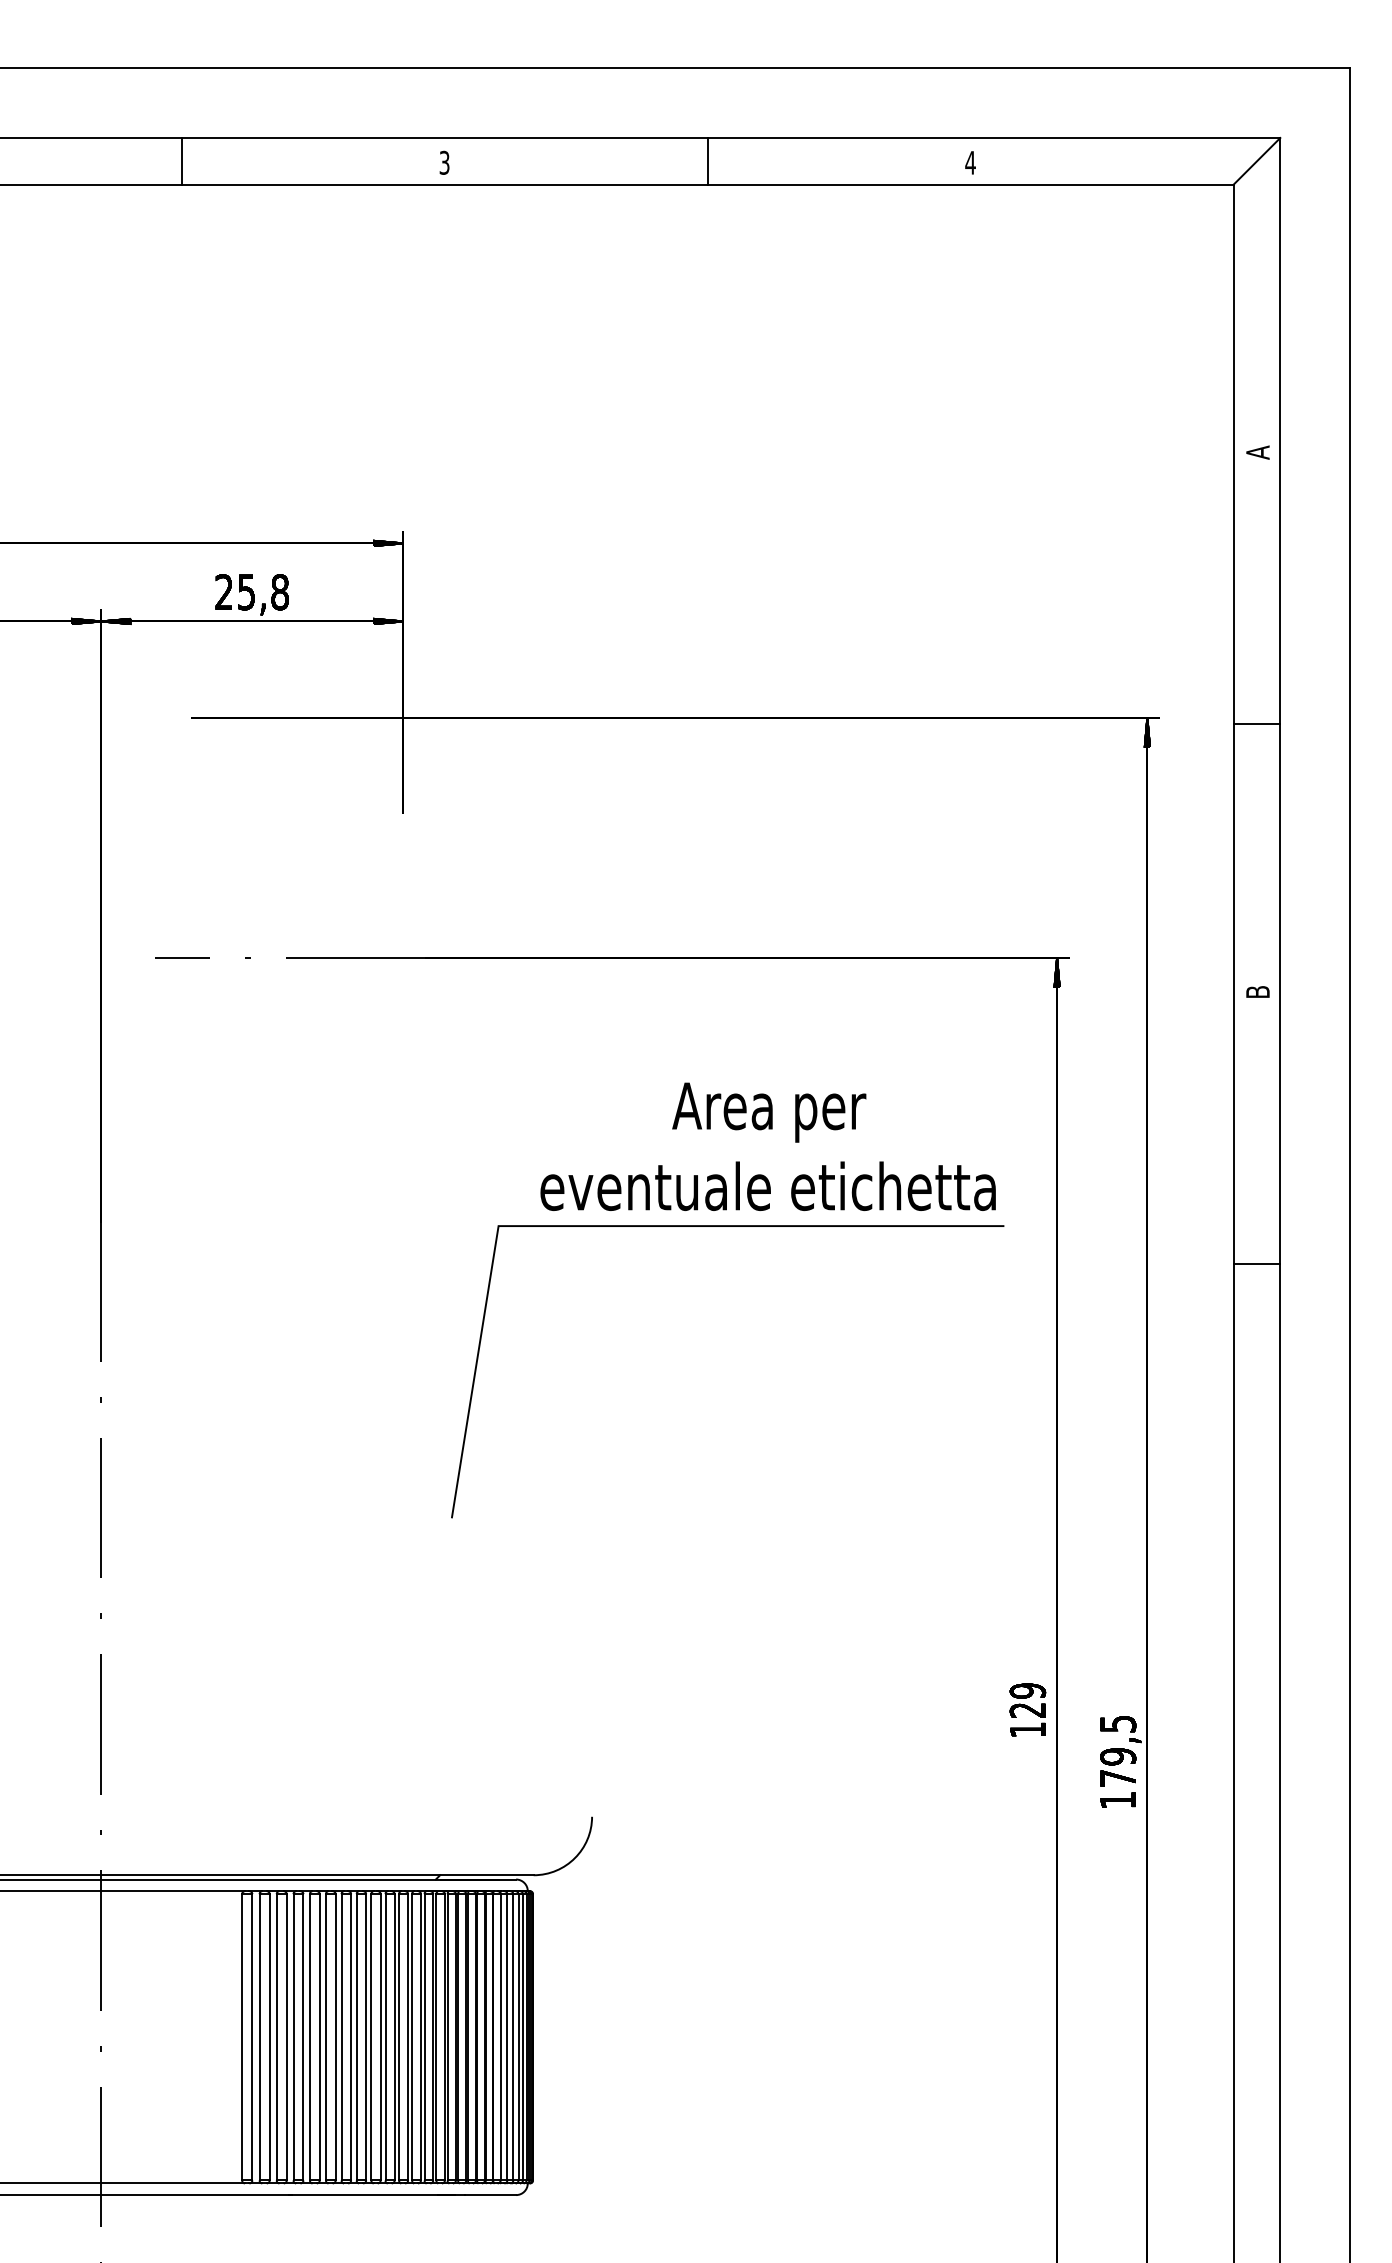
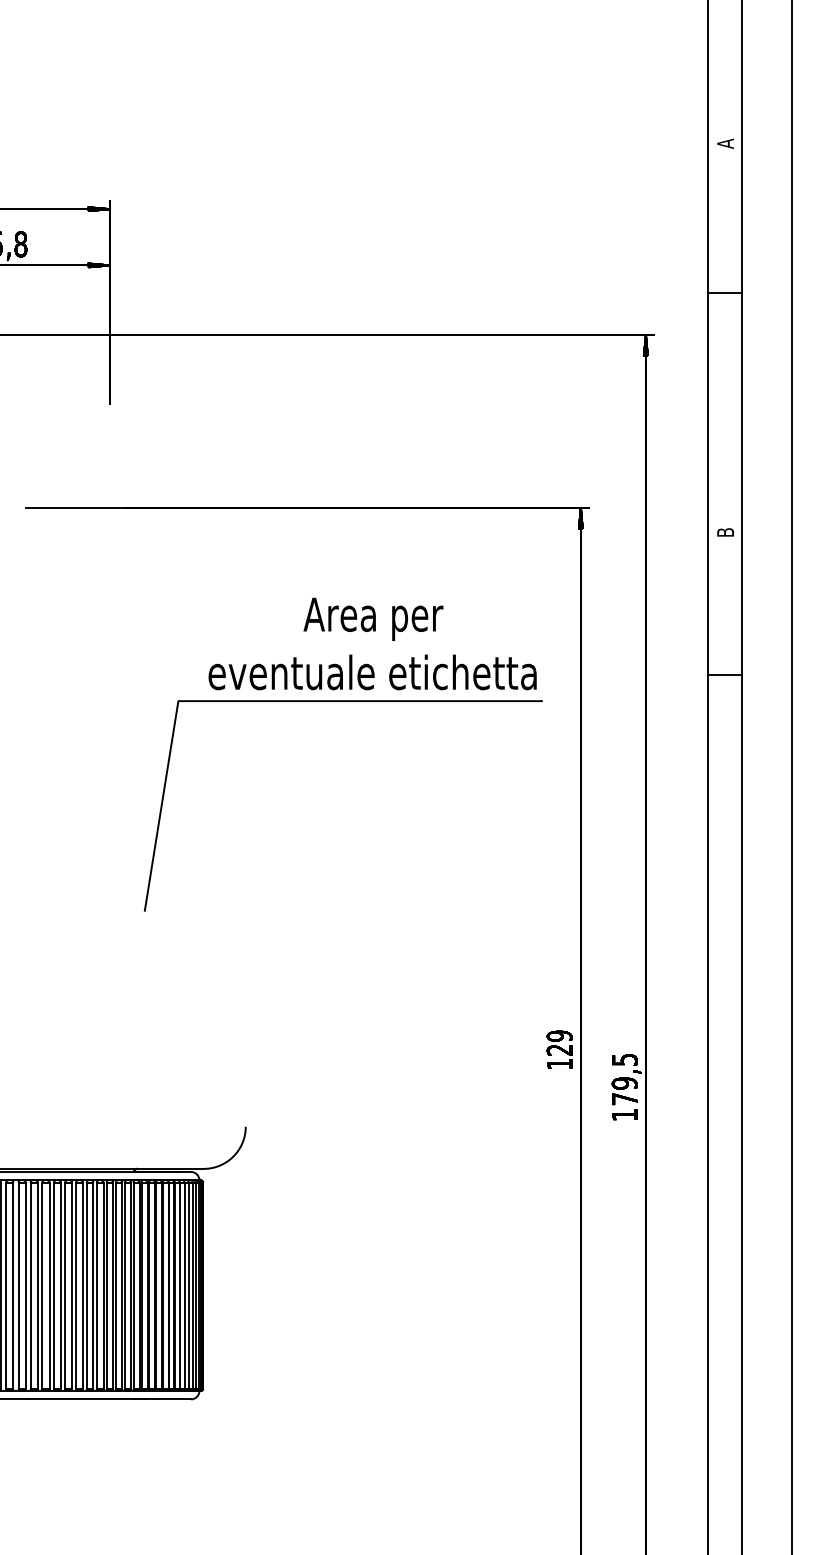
line: (1256, 724) -> (724, 292), moved
line: (1256, 1263) -> (724, 674), moved

